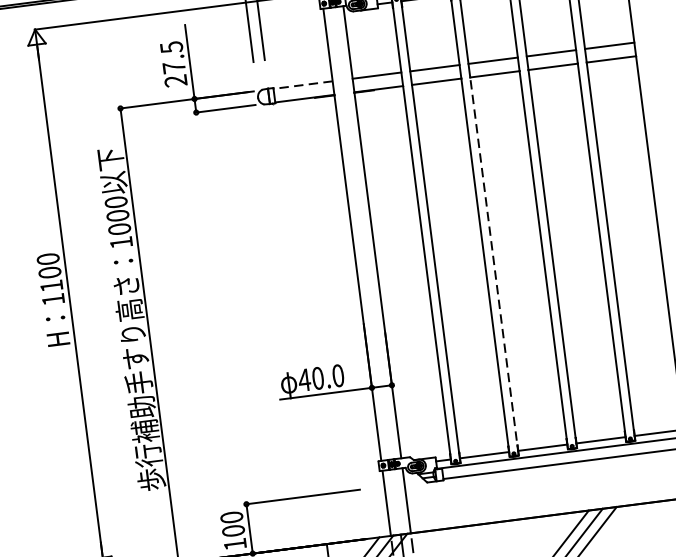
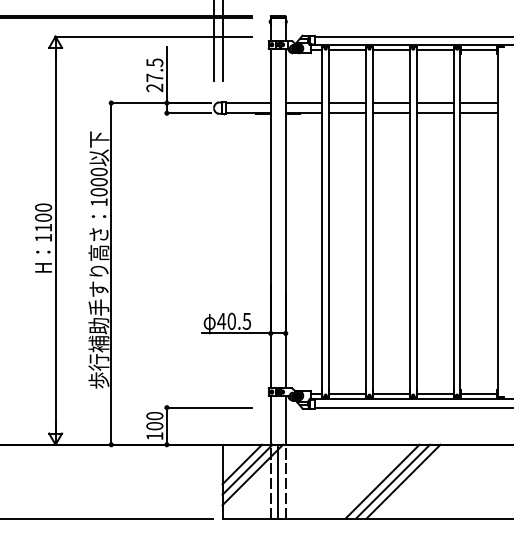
line: (303, 85) -> (248, 103), dashed -> solid
line: (493, 265) -> (372, 254), dashed -> solid
text: (337, 374) -> (246, 320), 40.0 -> 40.5

